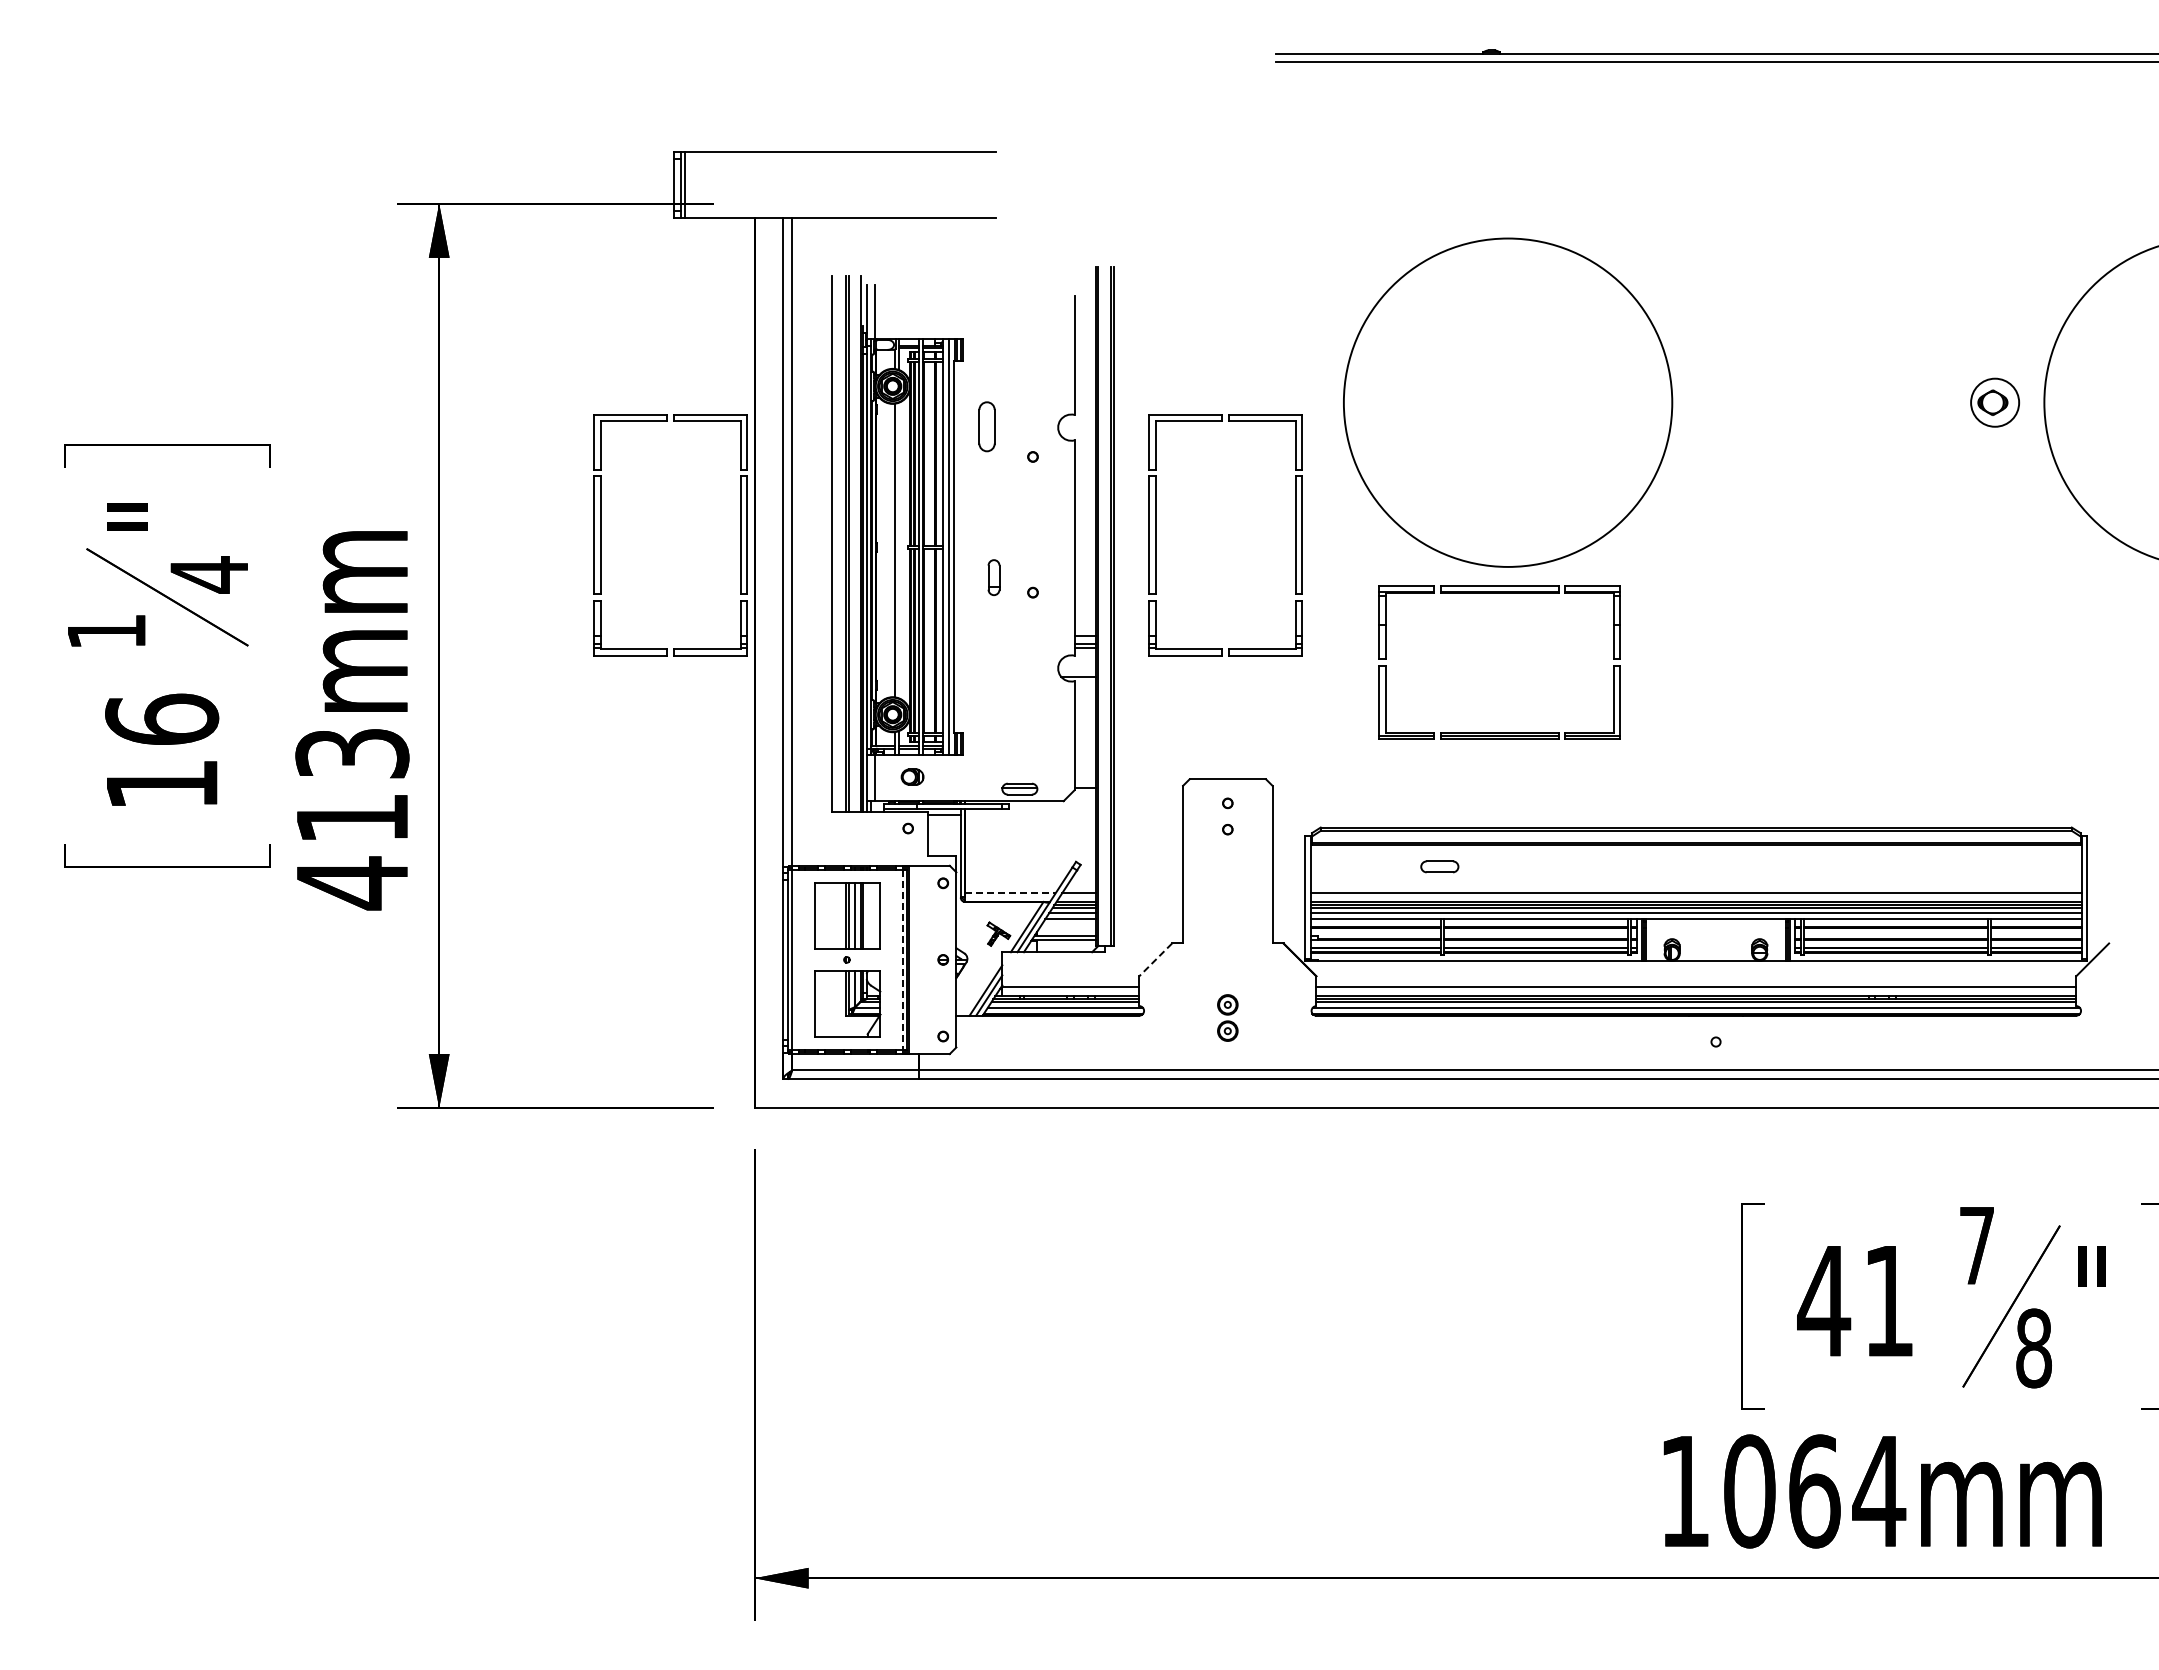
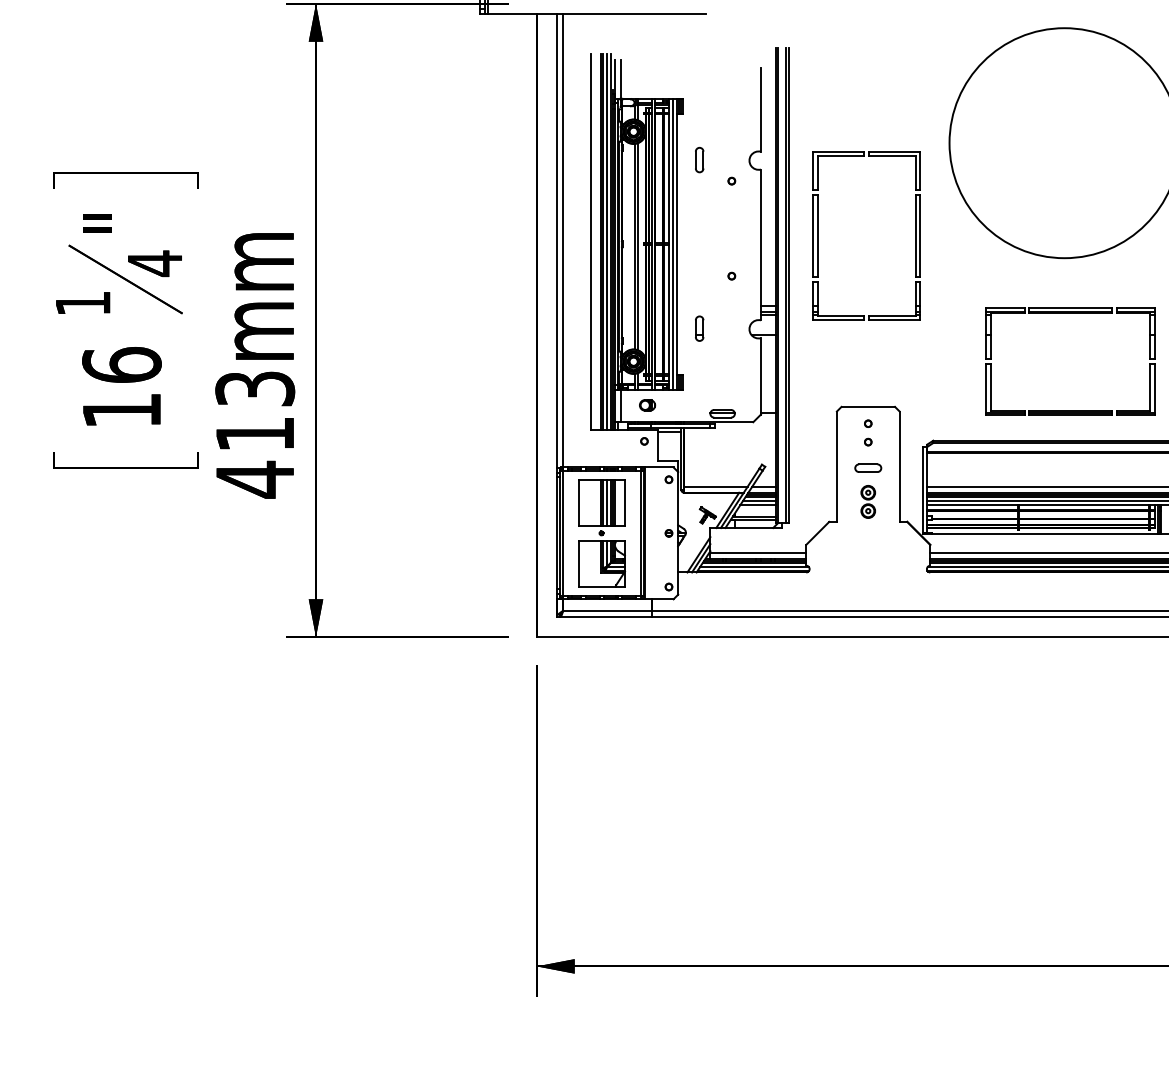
part: (986, 426) -> (699, 159), size x0.71
part: (601, 535) -> (429, 236), removed
line: (855, 543) -> (607, 241), added
line: (899, 550) -> (638, 246), added
part: (993, 577) -> (699, 328), moved
part: (1499, 593) -> (1070, 313), moved
part: (1439, 866) -> (868, 467), moved
line: (1011, 893) -> (716, 486), dashed -> solid
line: (866, 915) -> (615, 502), added
line: (902, 959) -> (640, 533), dashed -> solid
line: (1155, 960) -> (817, 533), dashed -> solid
part: (1227, 1017) -> (868, 501), moved

